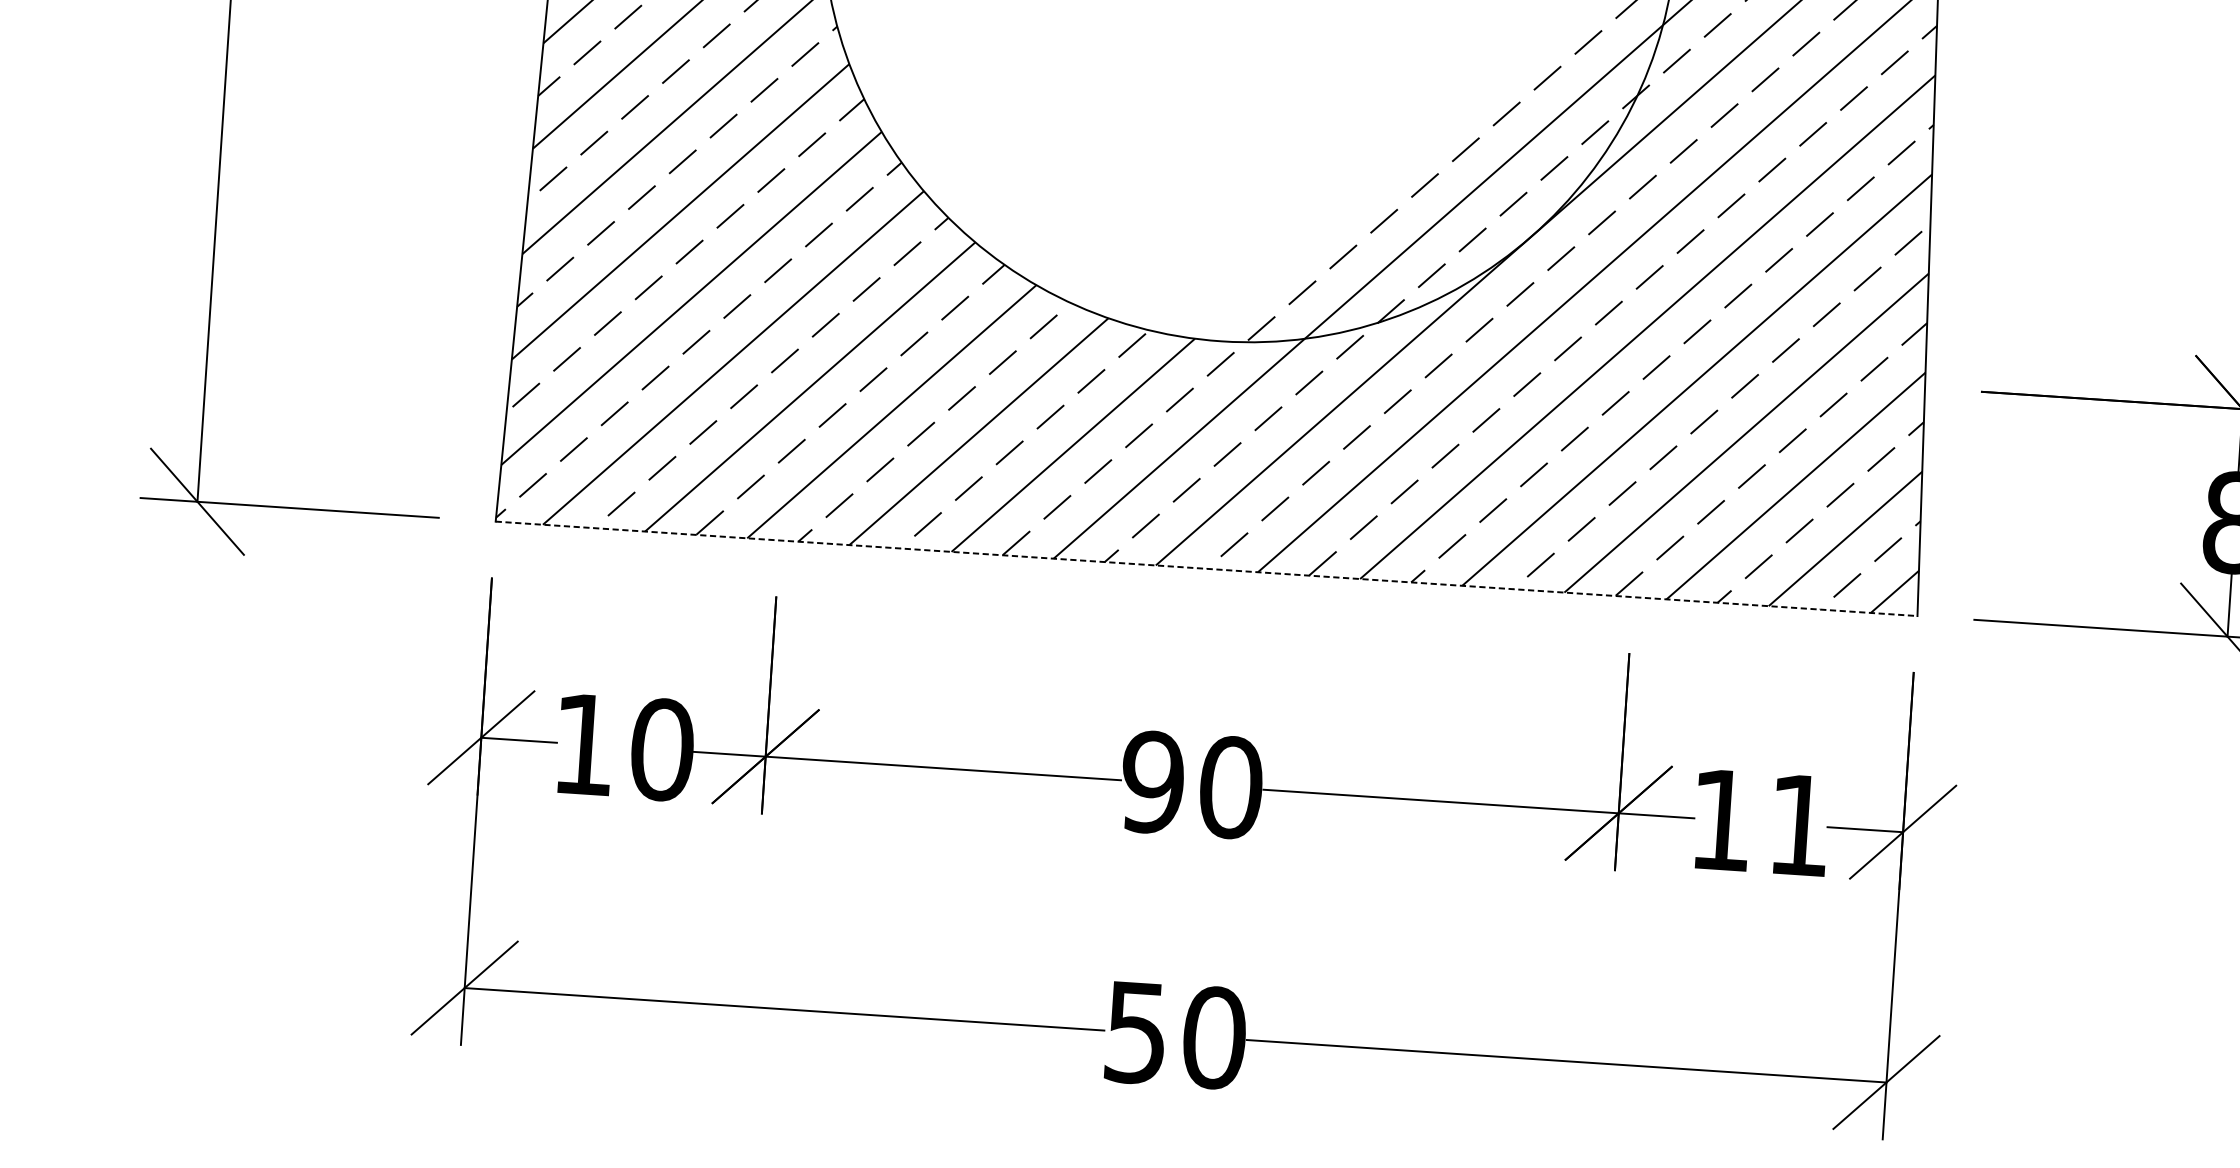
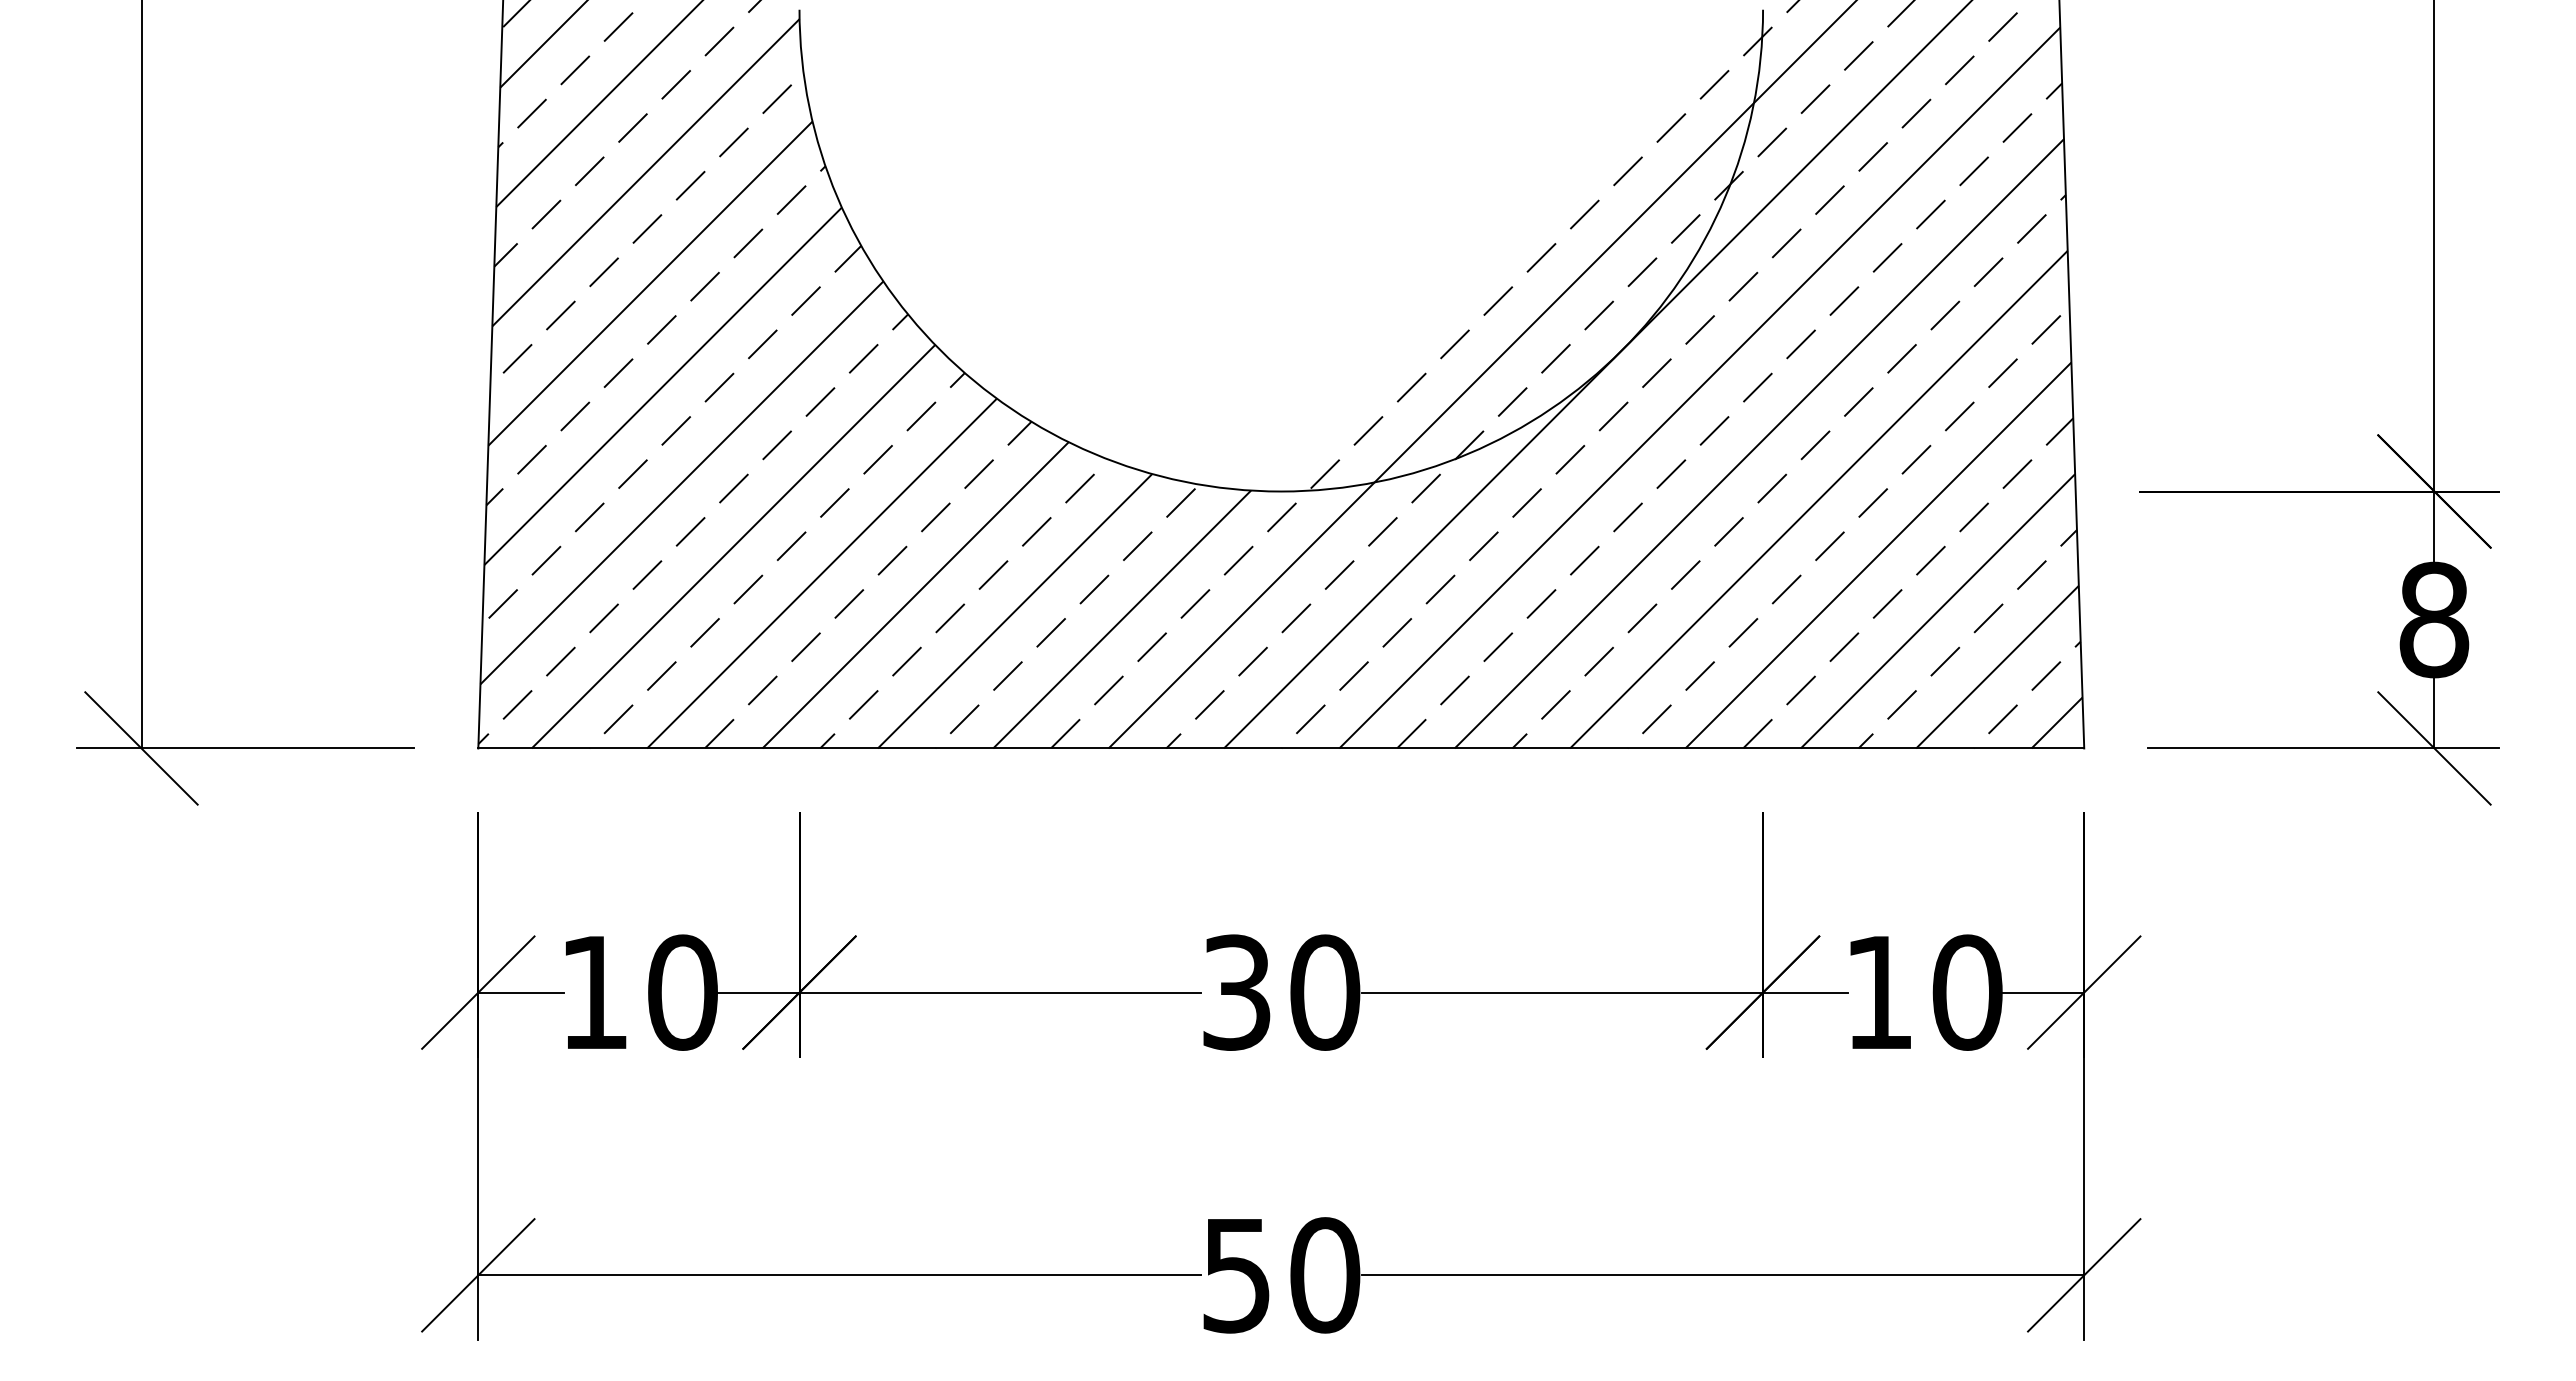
line: (1206, 568) -> (1281, 748), dashed -> solid
text: (1152, 782) -> (1236, 992), 90 -> 30
text: (1799, 825) -> (1967, 992), 11 -> 10

